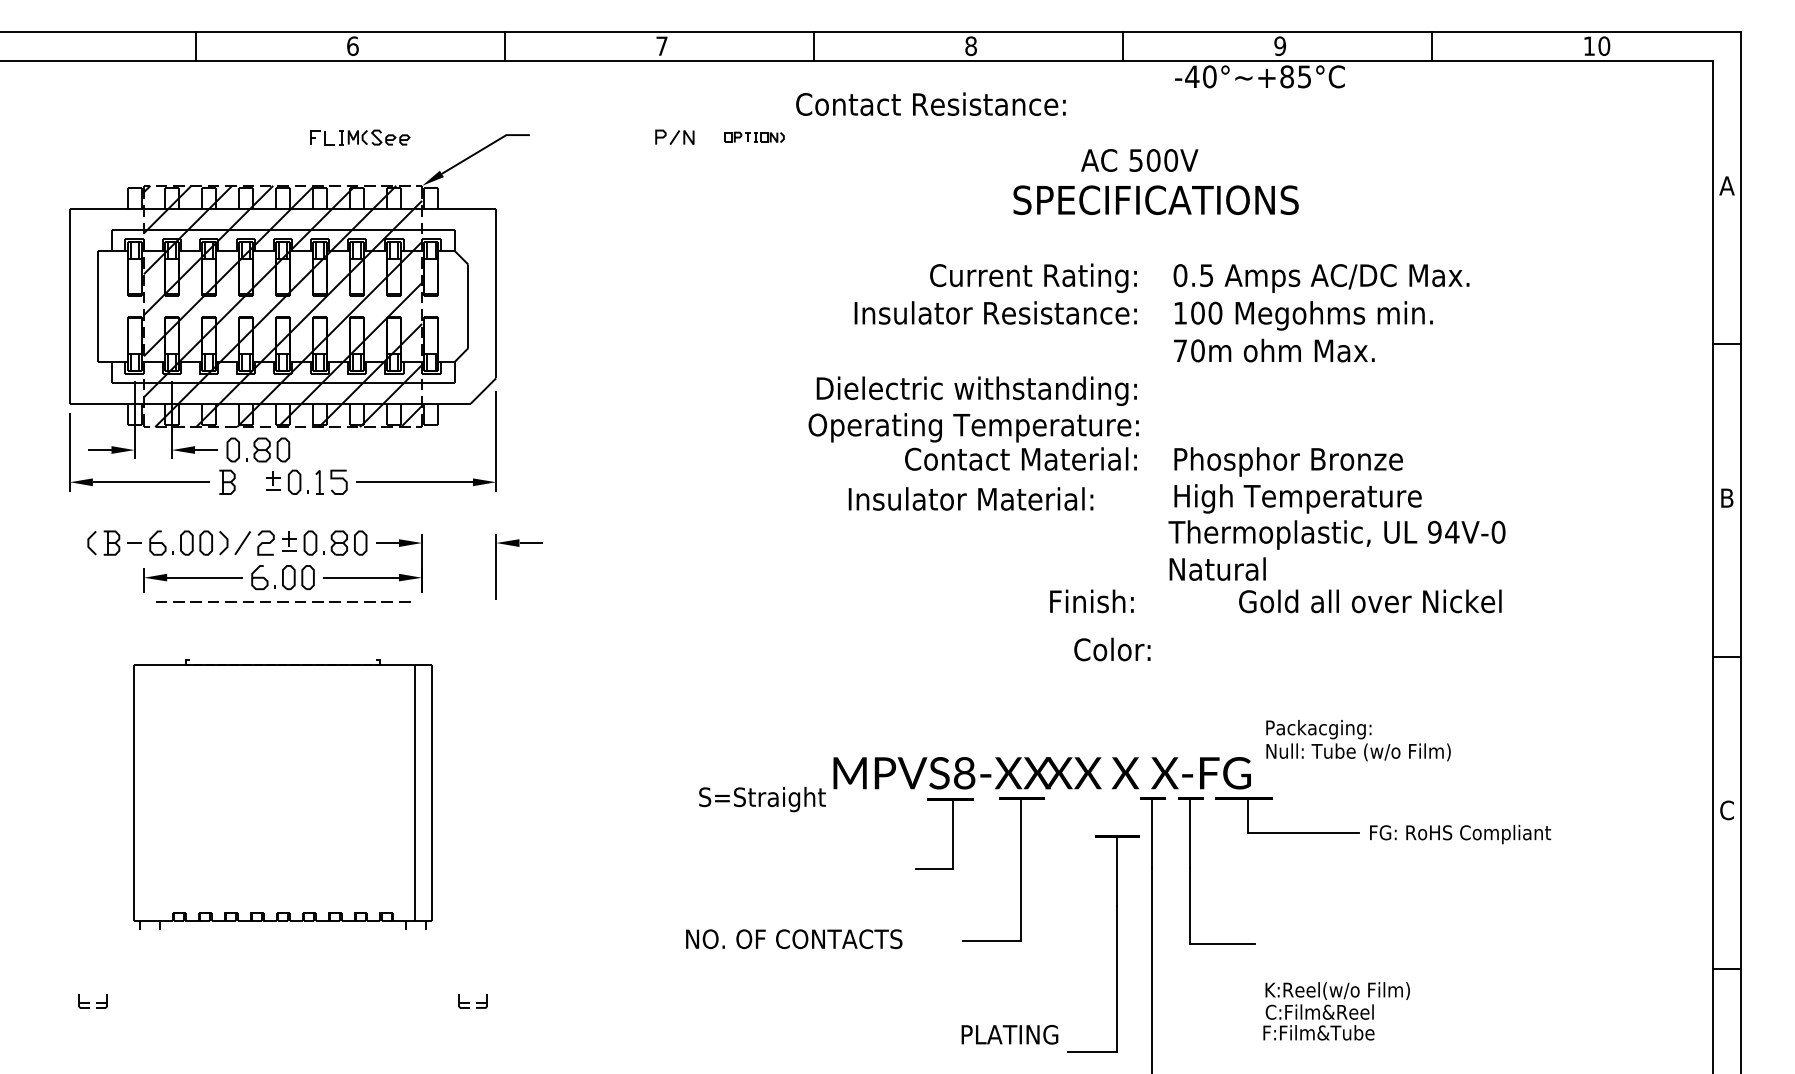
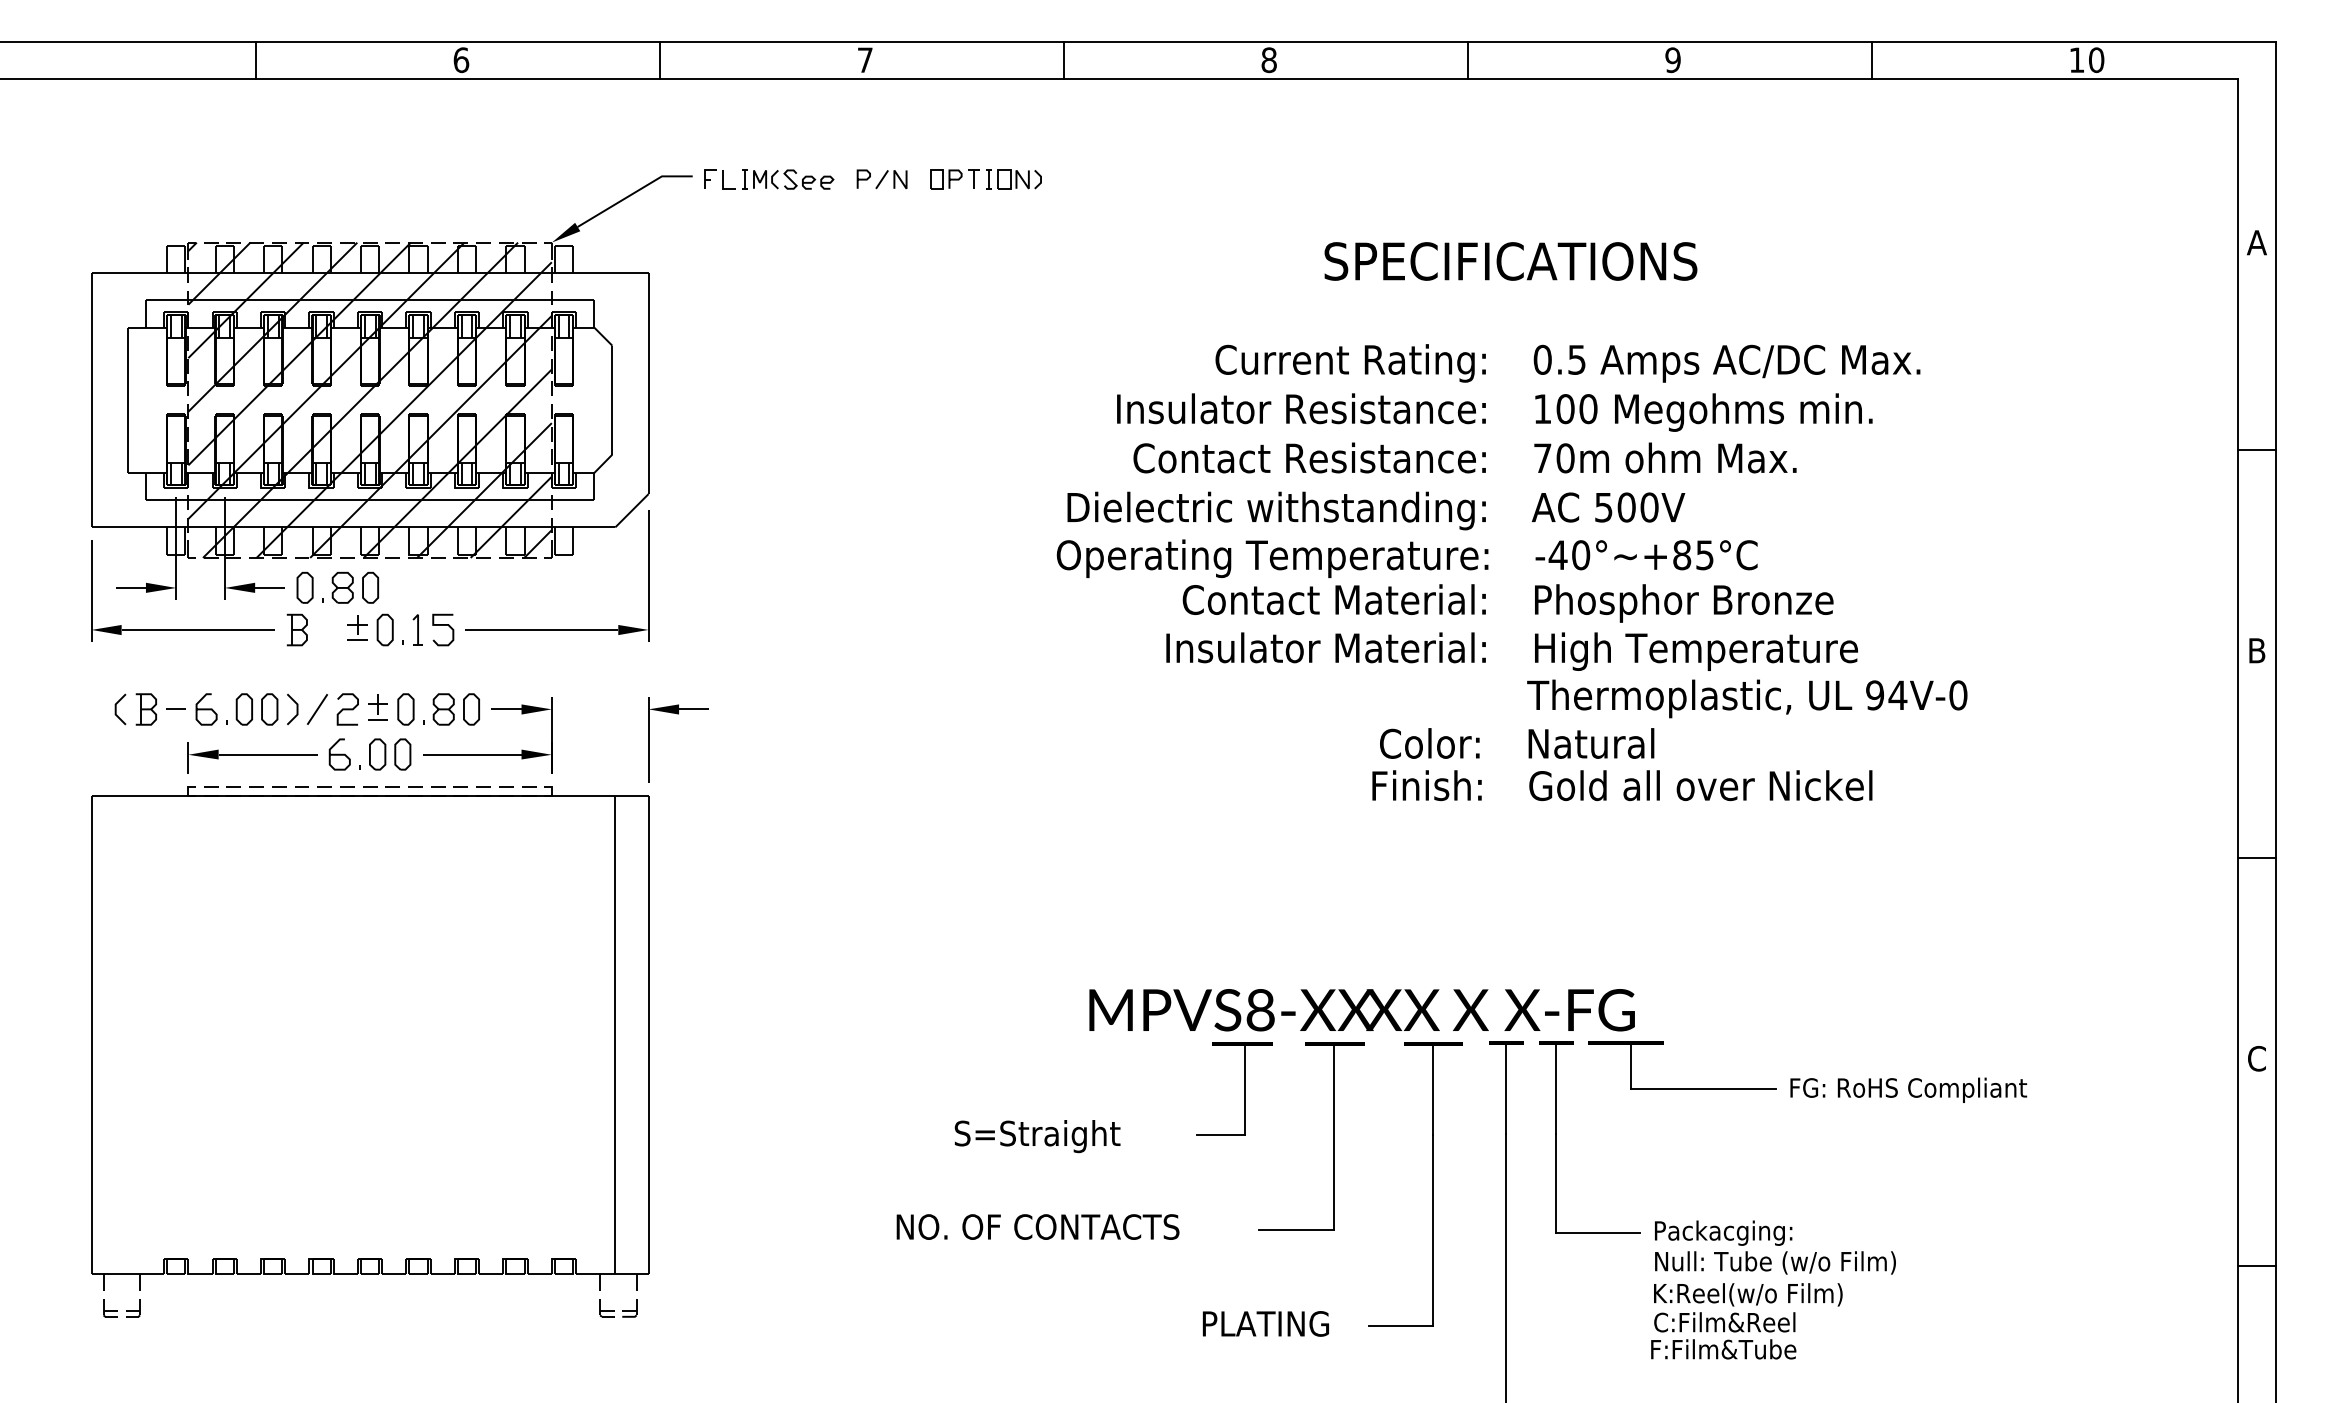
text: (1259, 77) -> (1646, 555), moved
text: (930, 103) -> (1309, 457), moved
part: (360, 137) -> (769, 179), moved
part: (754, 137) -> (985, 179), size x1.43
text: (1139, 160) -> (1608, 507), moved
text: (970, 498) -> (1325, 647), moved
text: (1370, 601) -> (1700, 785), moved
text: (1112, 649) -> (1429, 743), moved
text: (1358, 740) -> (1775, 1247), moved
part: (283, 794) -> (370, 1038), size x1.43
text: (762, 799) -> (1037, 1136), moved
part: (1116, 944) -> (1432, 1184), moved
text: (1009, 1034) -> (1265, 1323), moved

